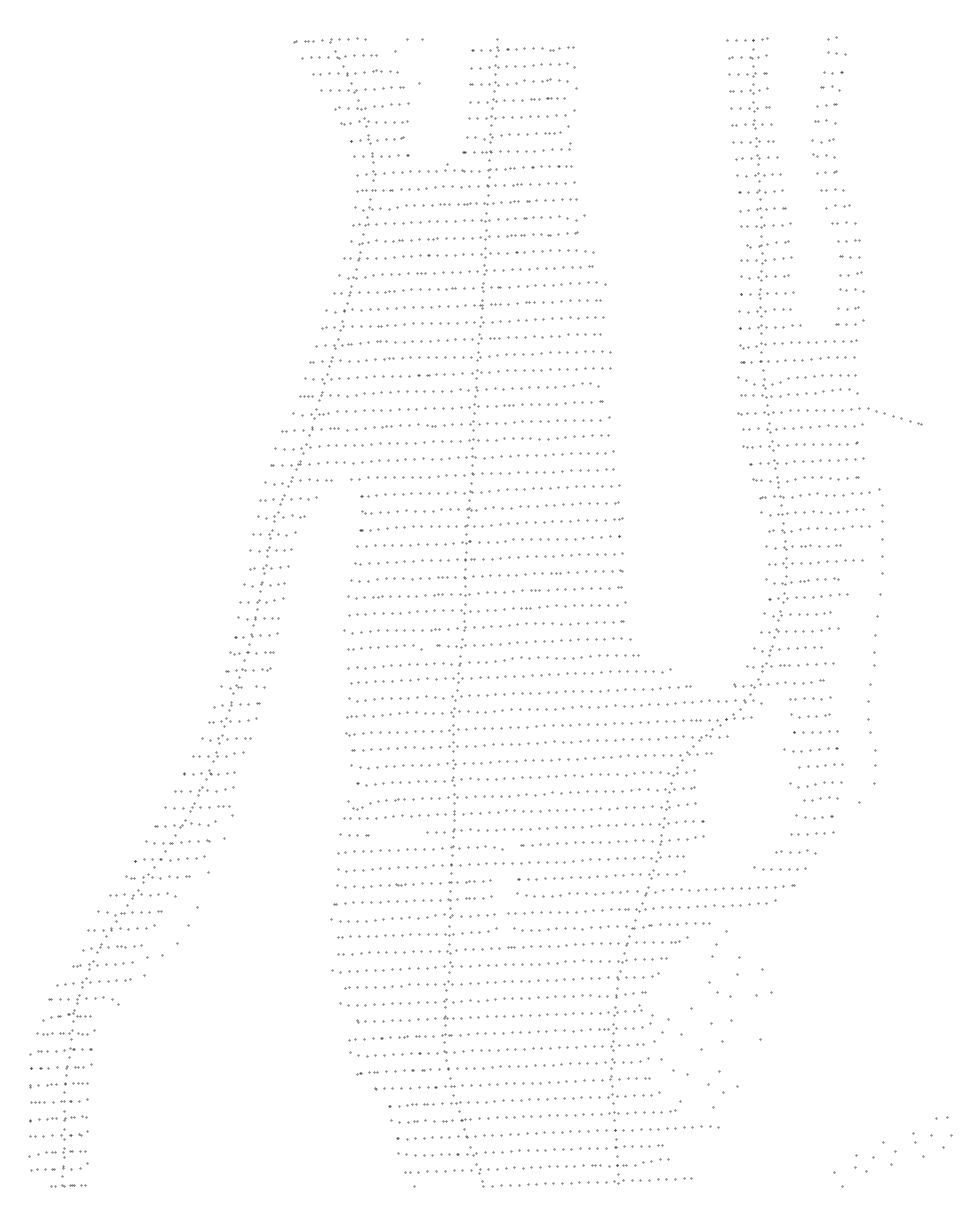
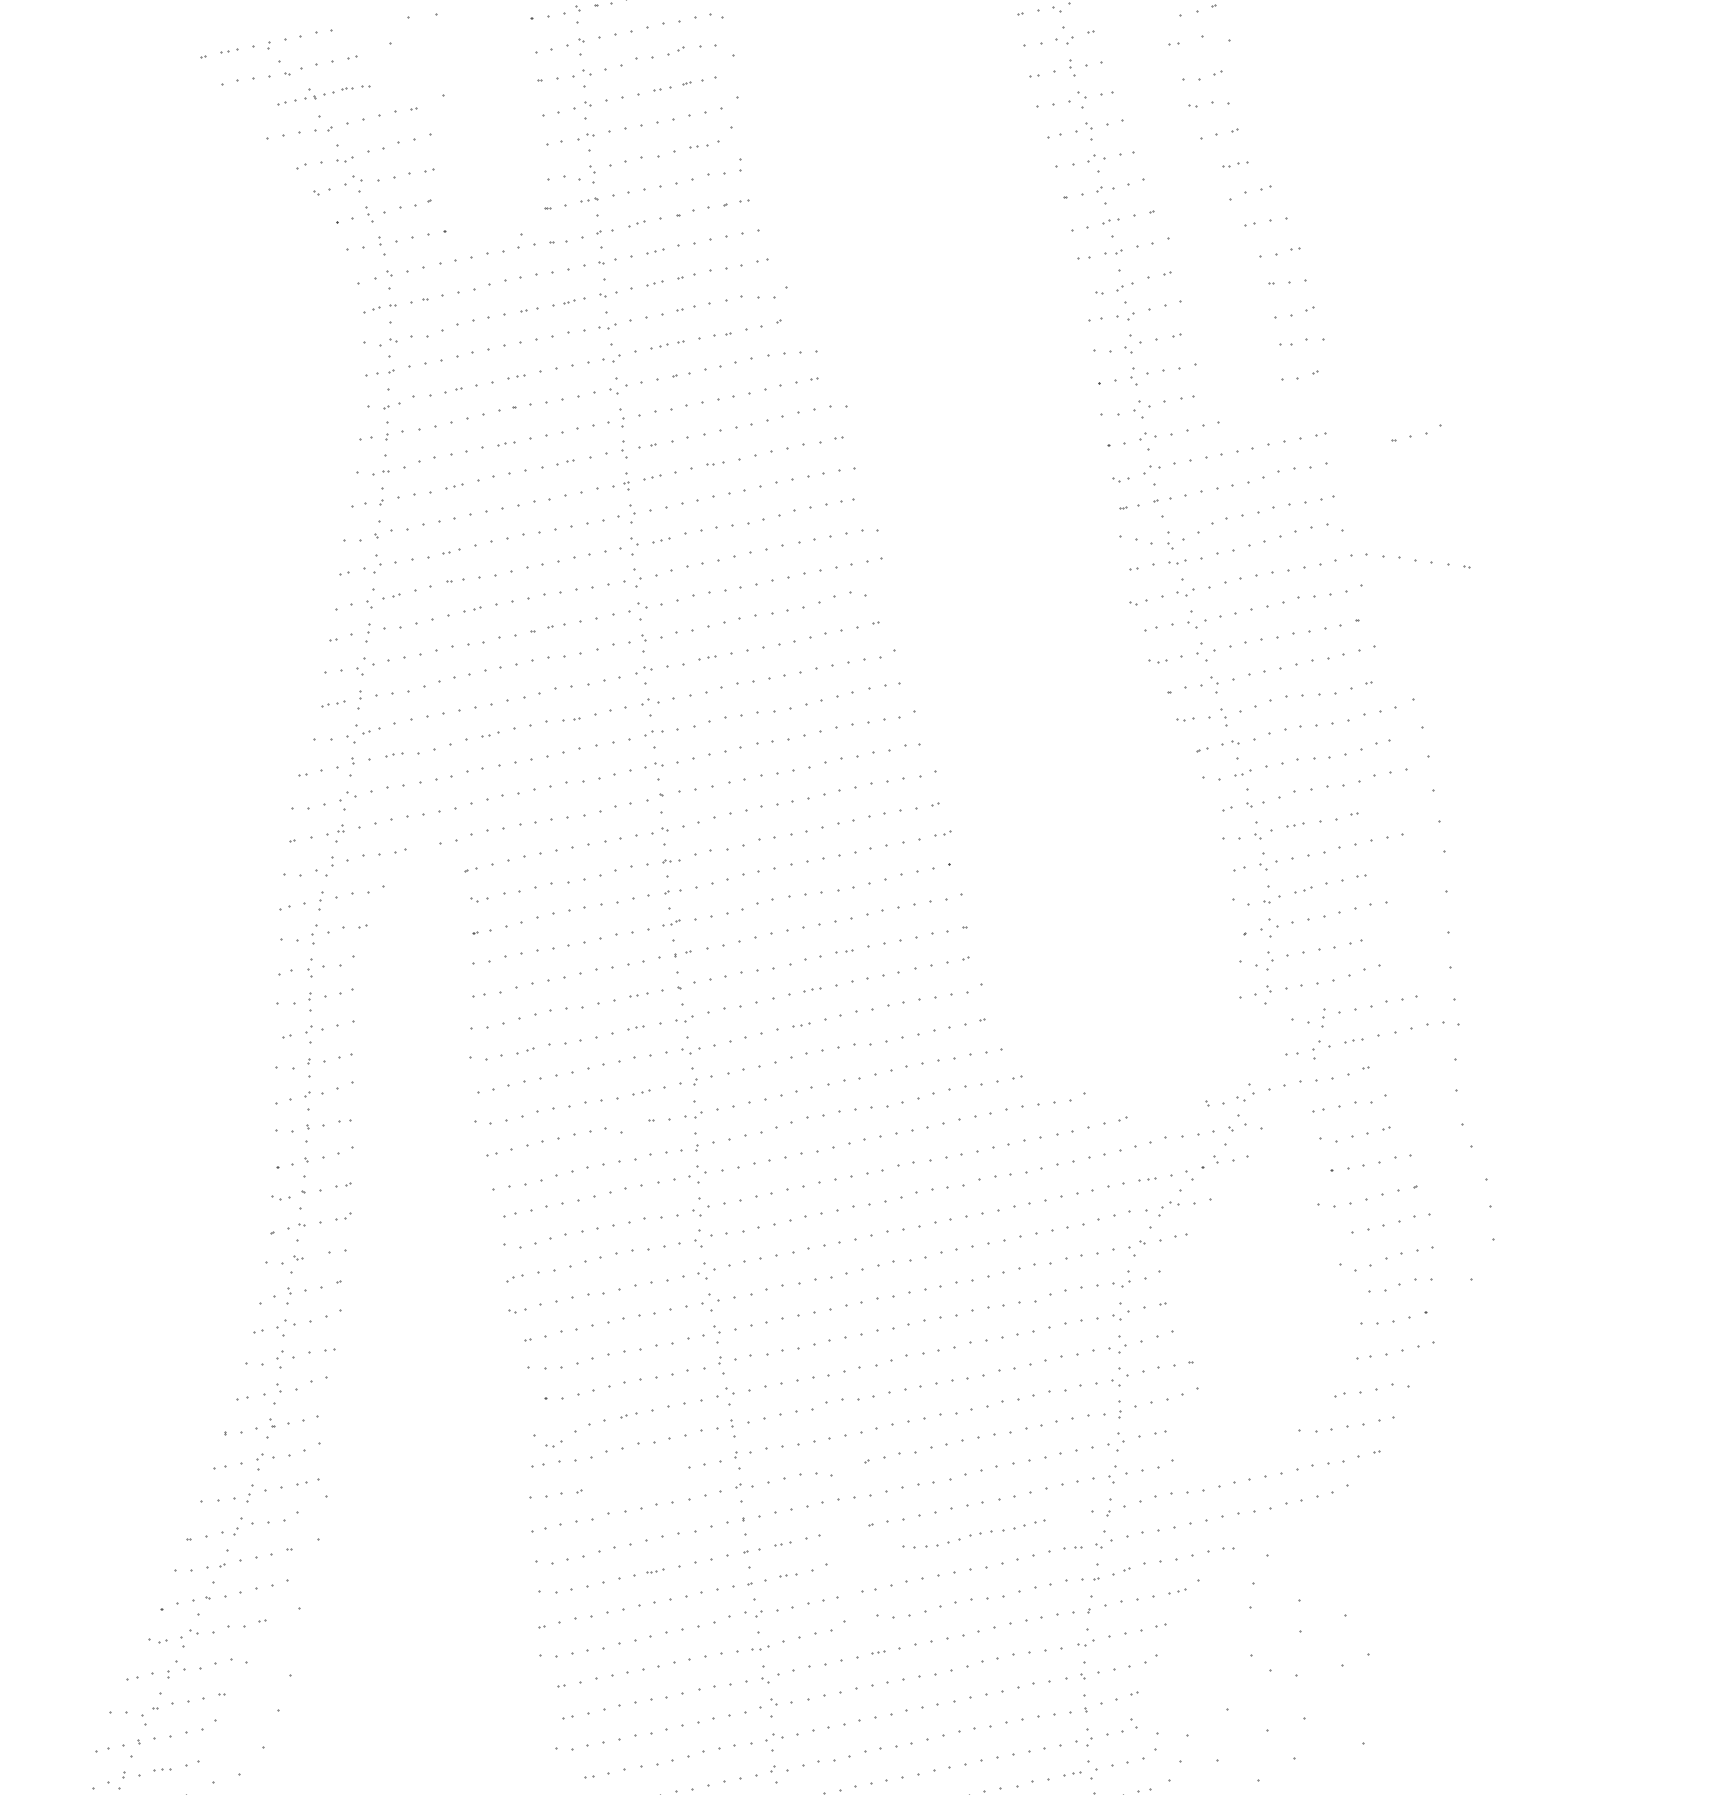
part: (355, 70) -> (323, 91), size x0.6
part: (825, 121) -> (1201, 40), size x1.6
part: (832, 189) -> (1235, 163), size x0.6
part: (849, 322) -> (1415, 432), moved
part: (789, 664) -> (1362, 1037), moved
part: (572, 893) -> (974, 1534), size x0.7

